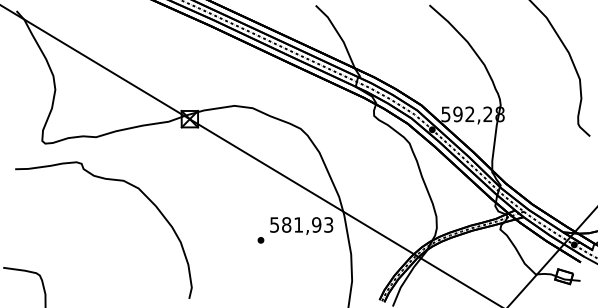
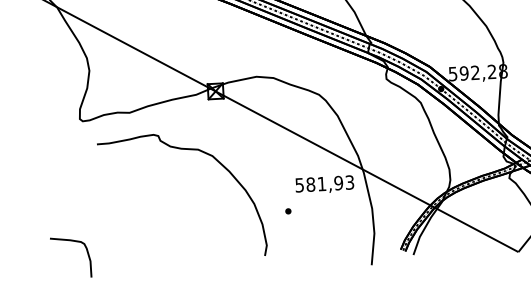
curve: (109, 180) -> (185, 150), moved
part: (260, 240) -> (287, 211), moved

